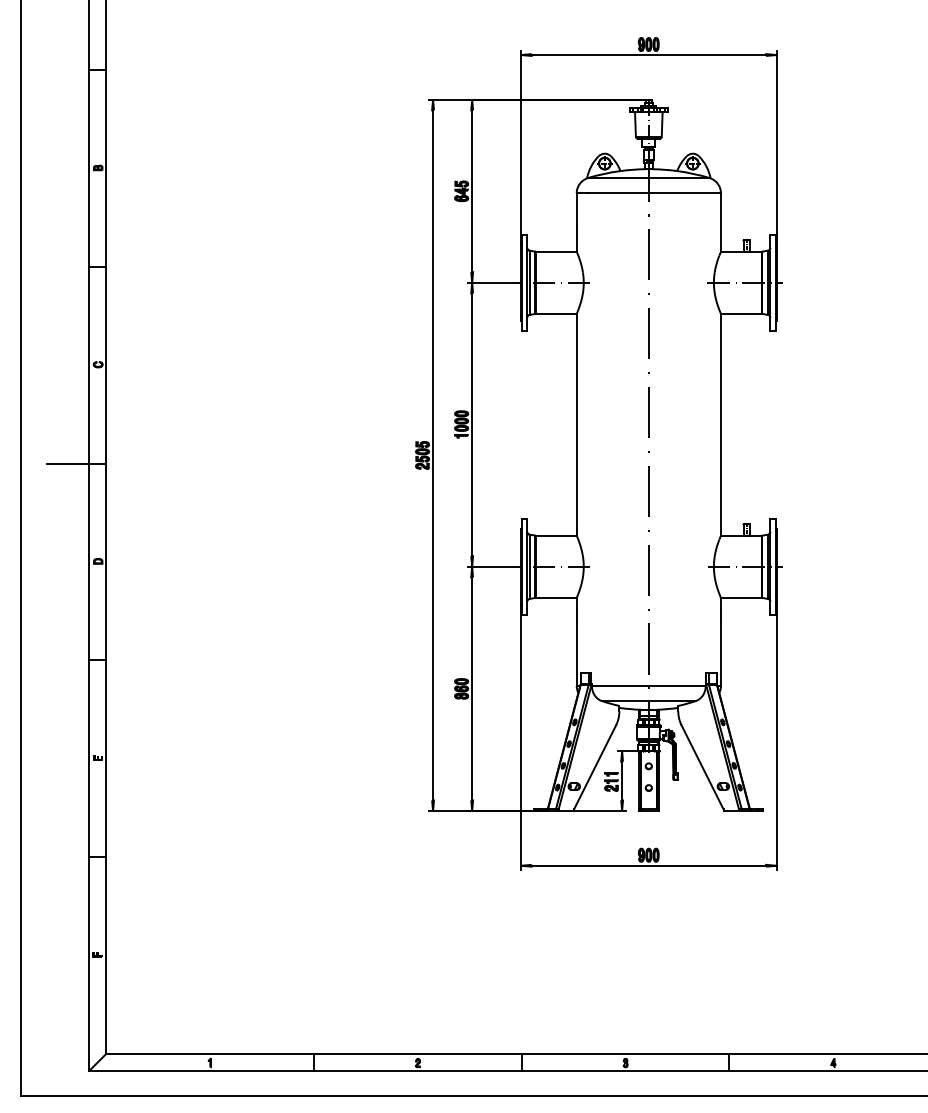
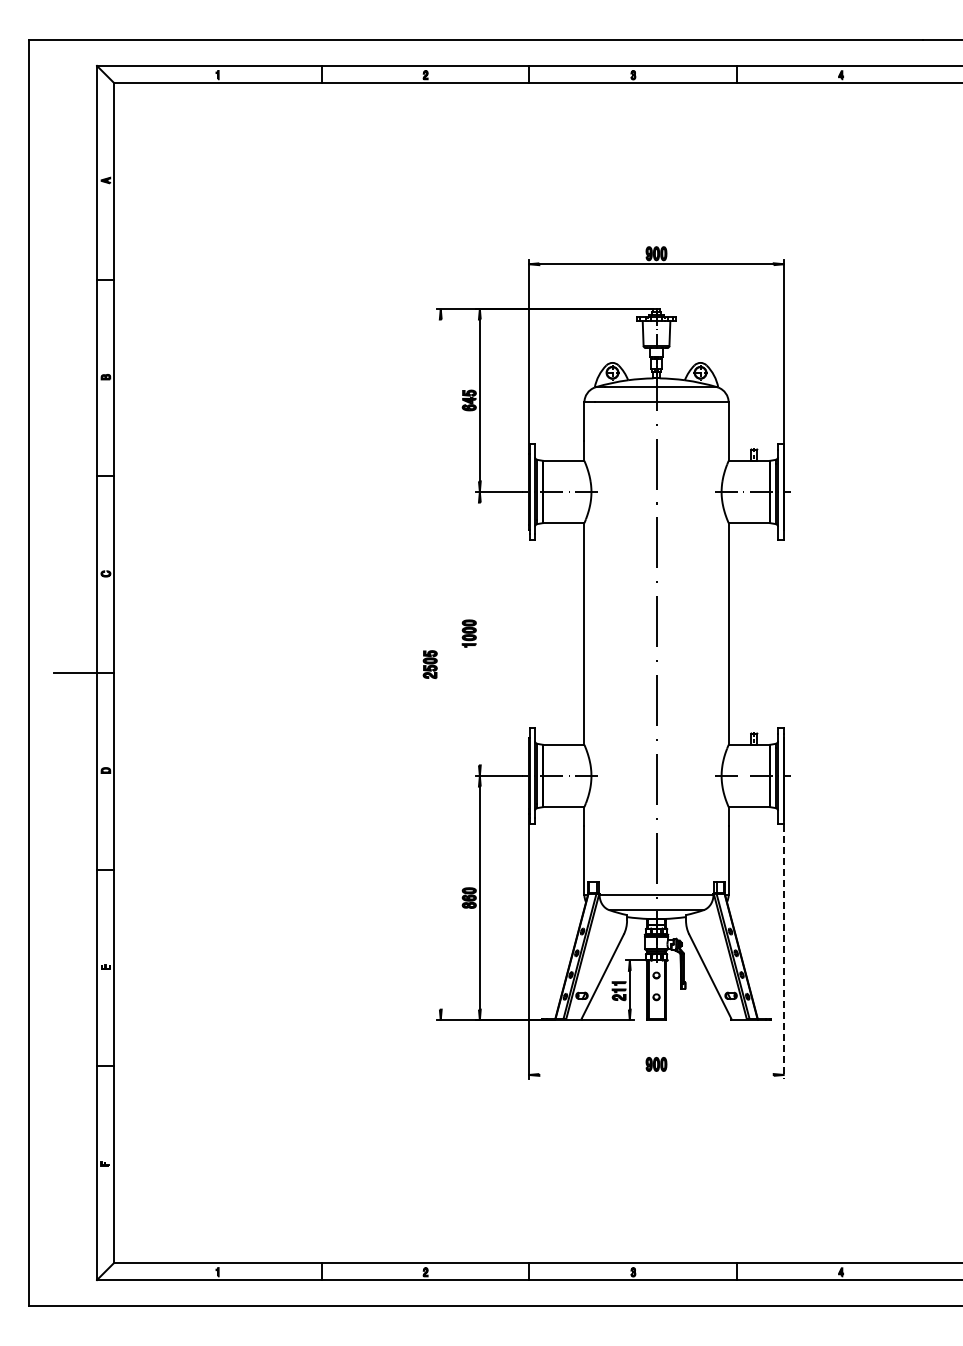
line: (471, 424) -> (479, 633), removed
line: (432, 455) -> (440, 664), removed
line: (776, 737) -> (784, 946), solid -> dashed
line: (648, 865) -> (656, 1074), removed

